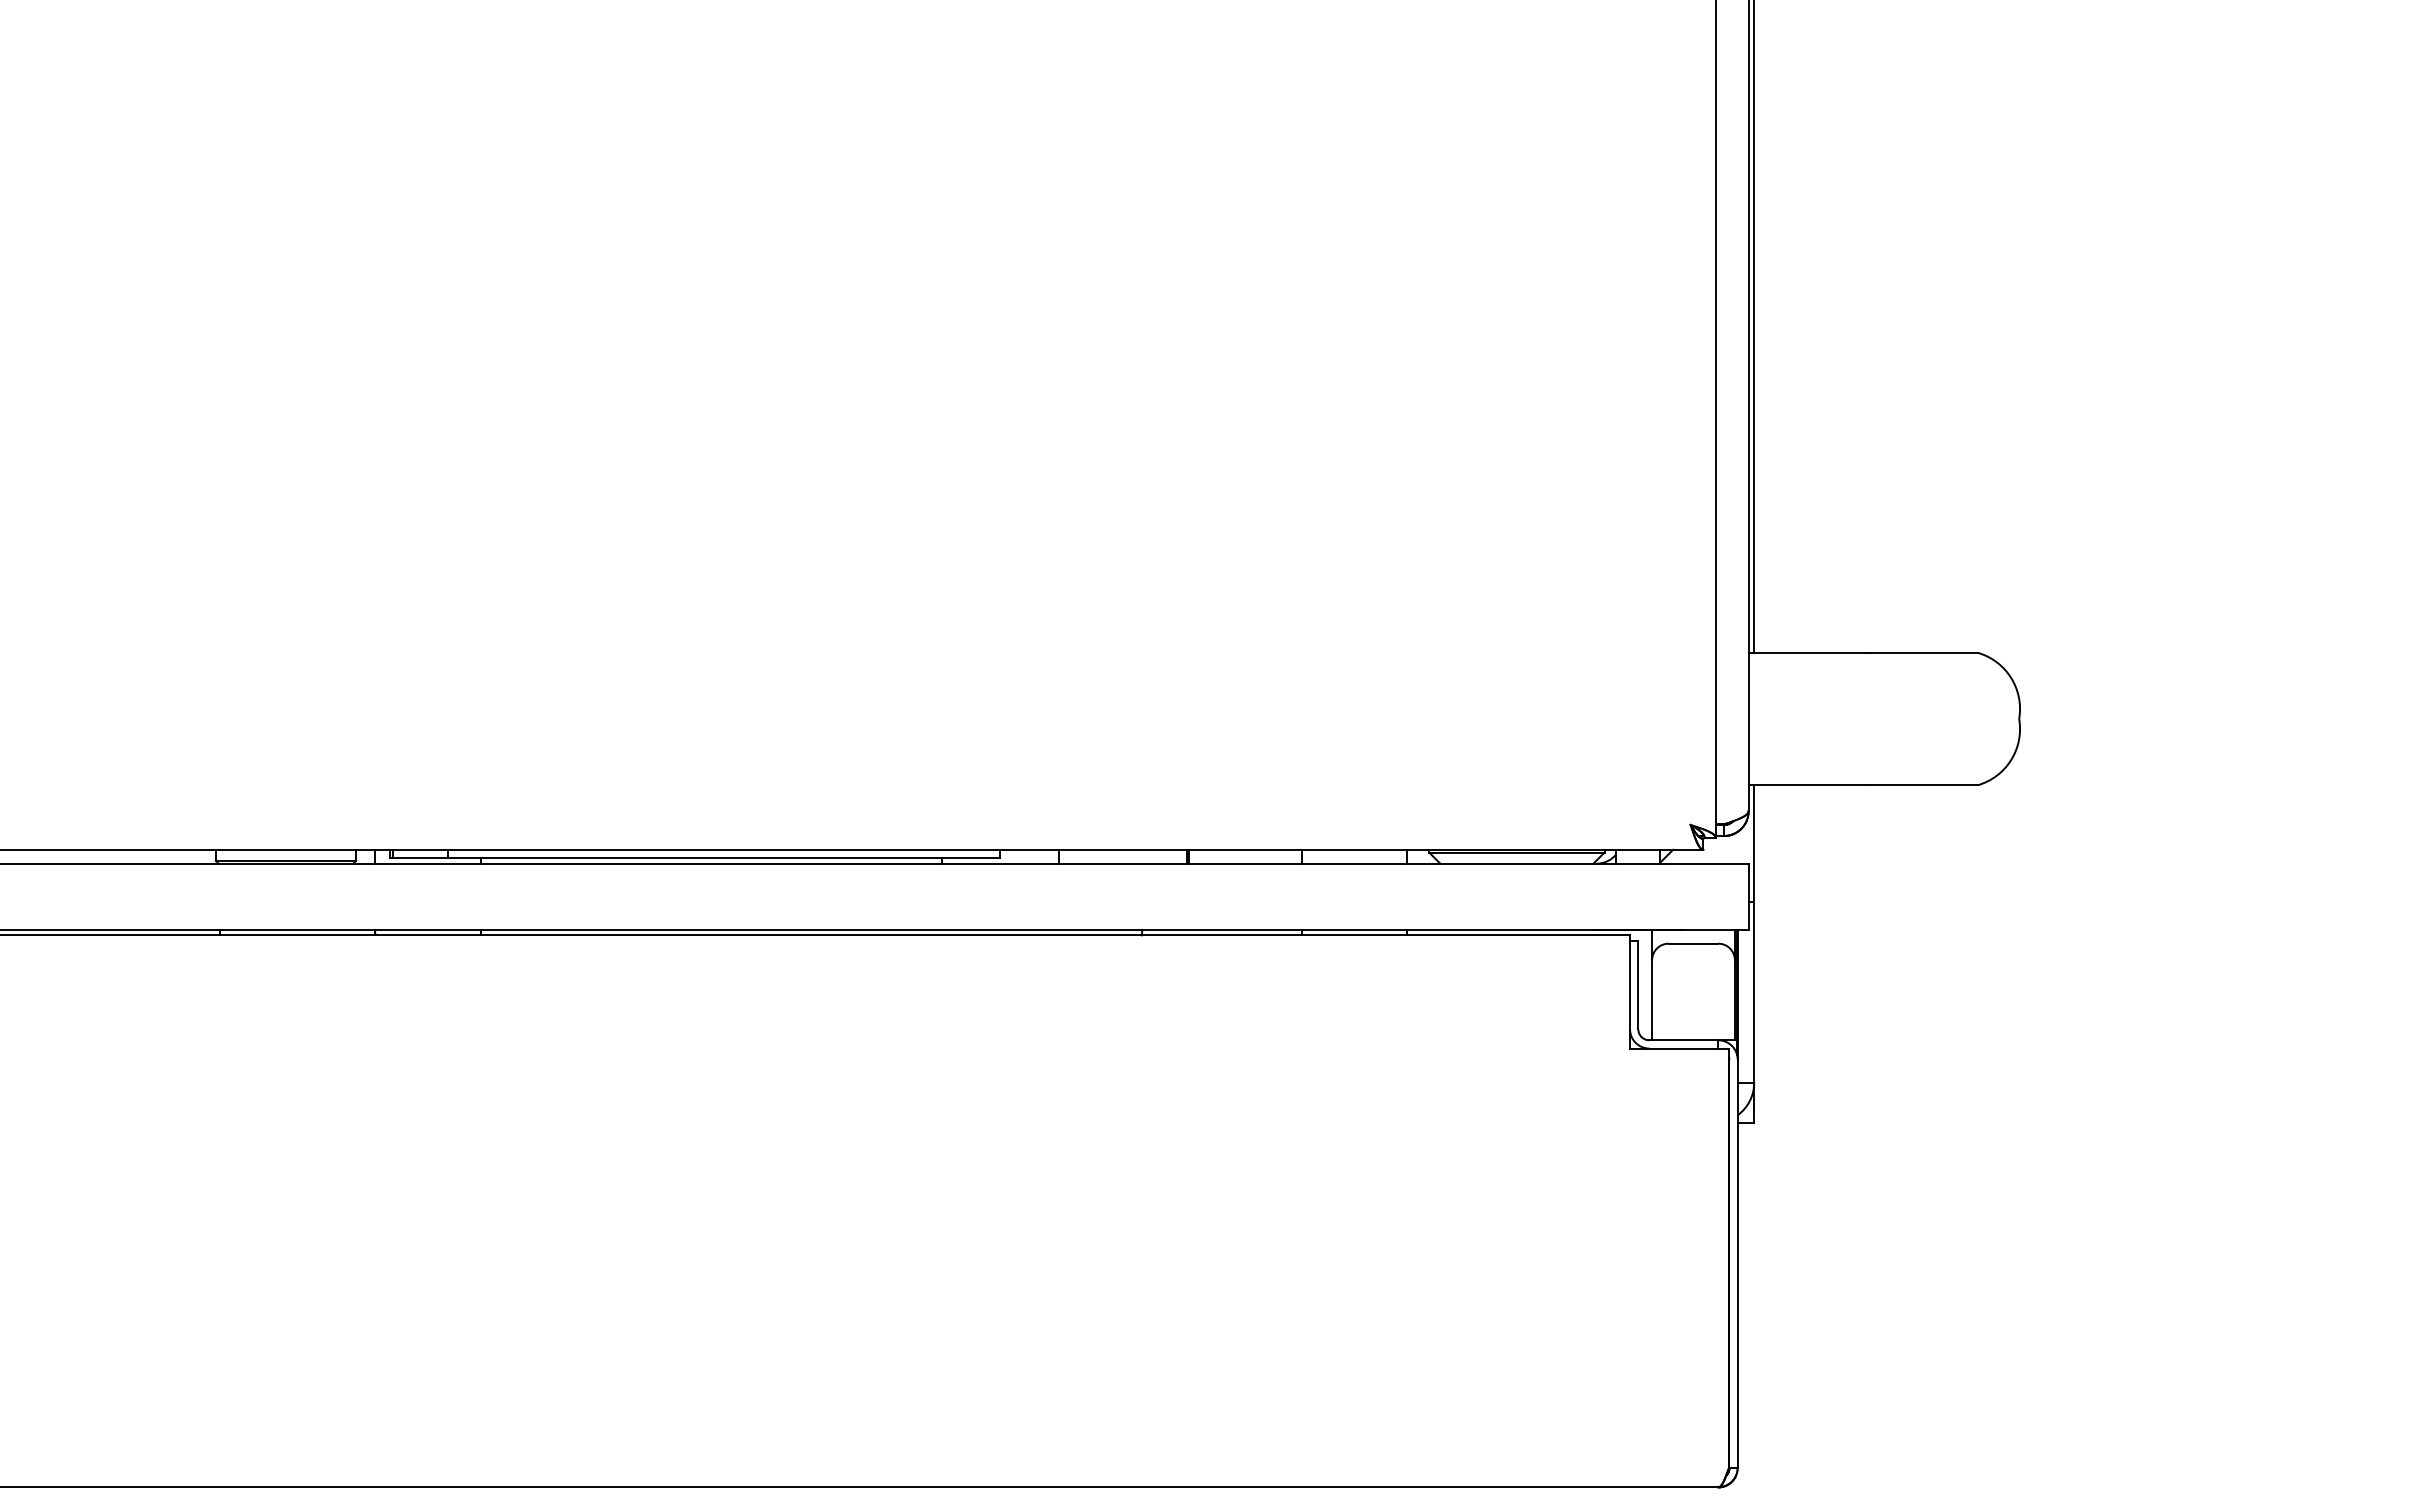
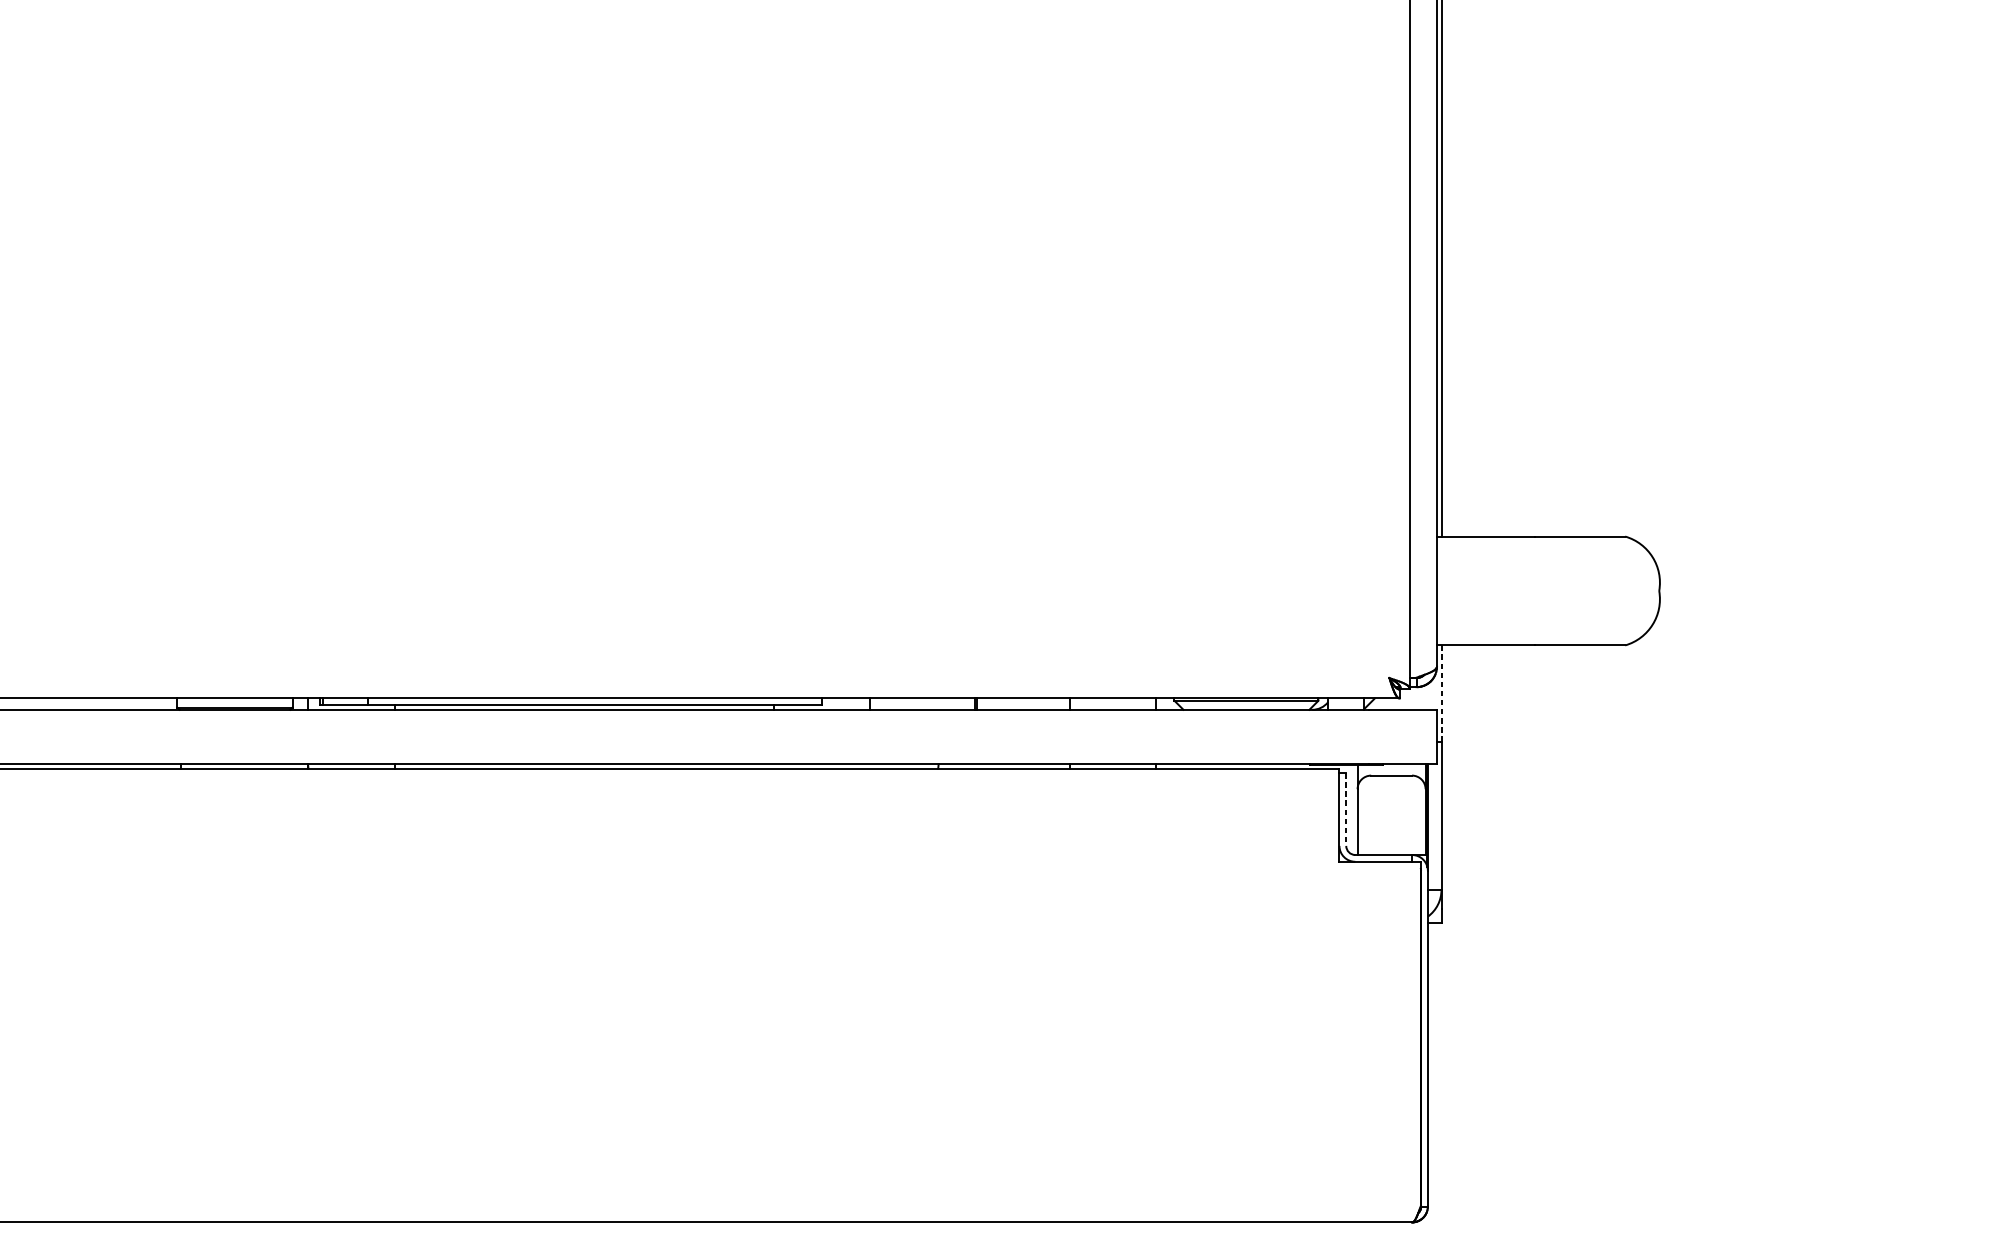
line: (1754, 843) -> (1441, 693), solid -> dashed
line: (1638, 985) -> (1346, 809), solid -> dashed

